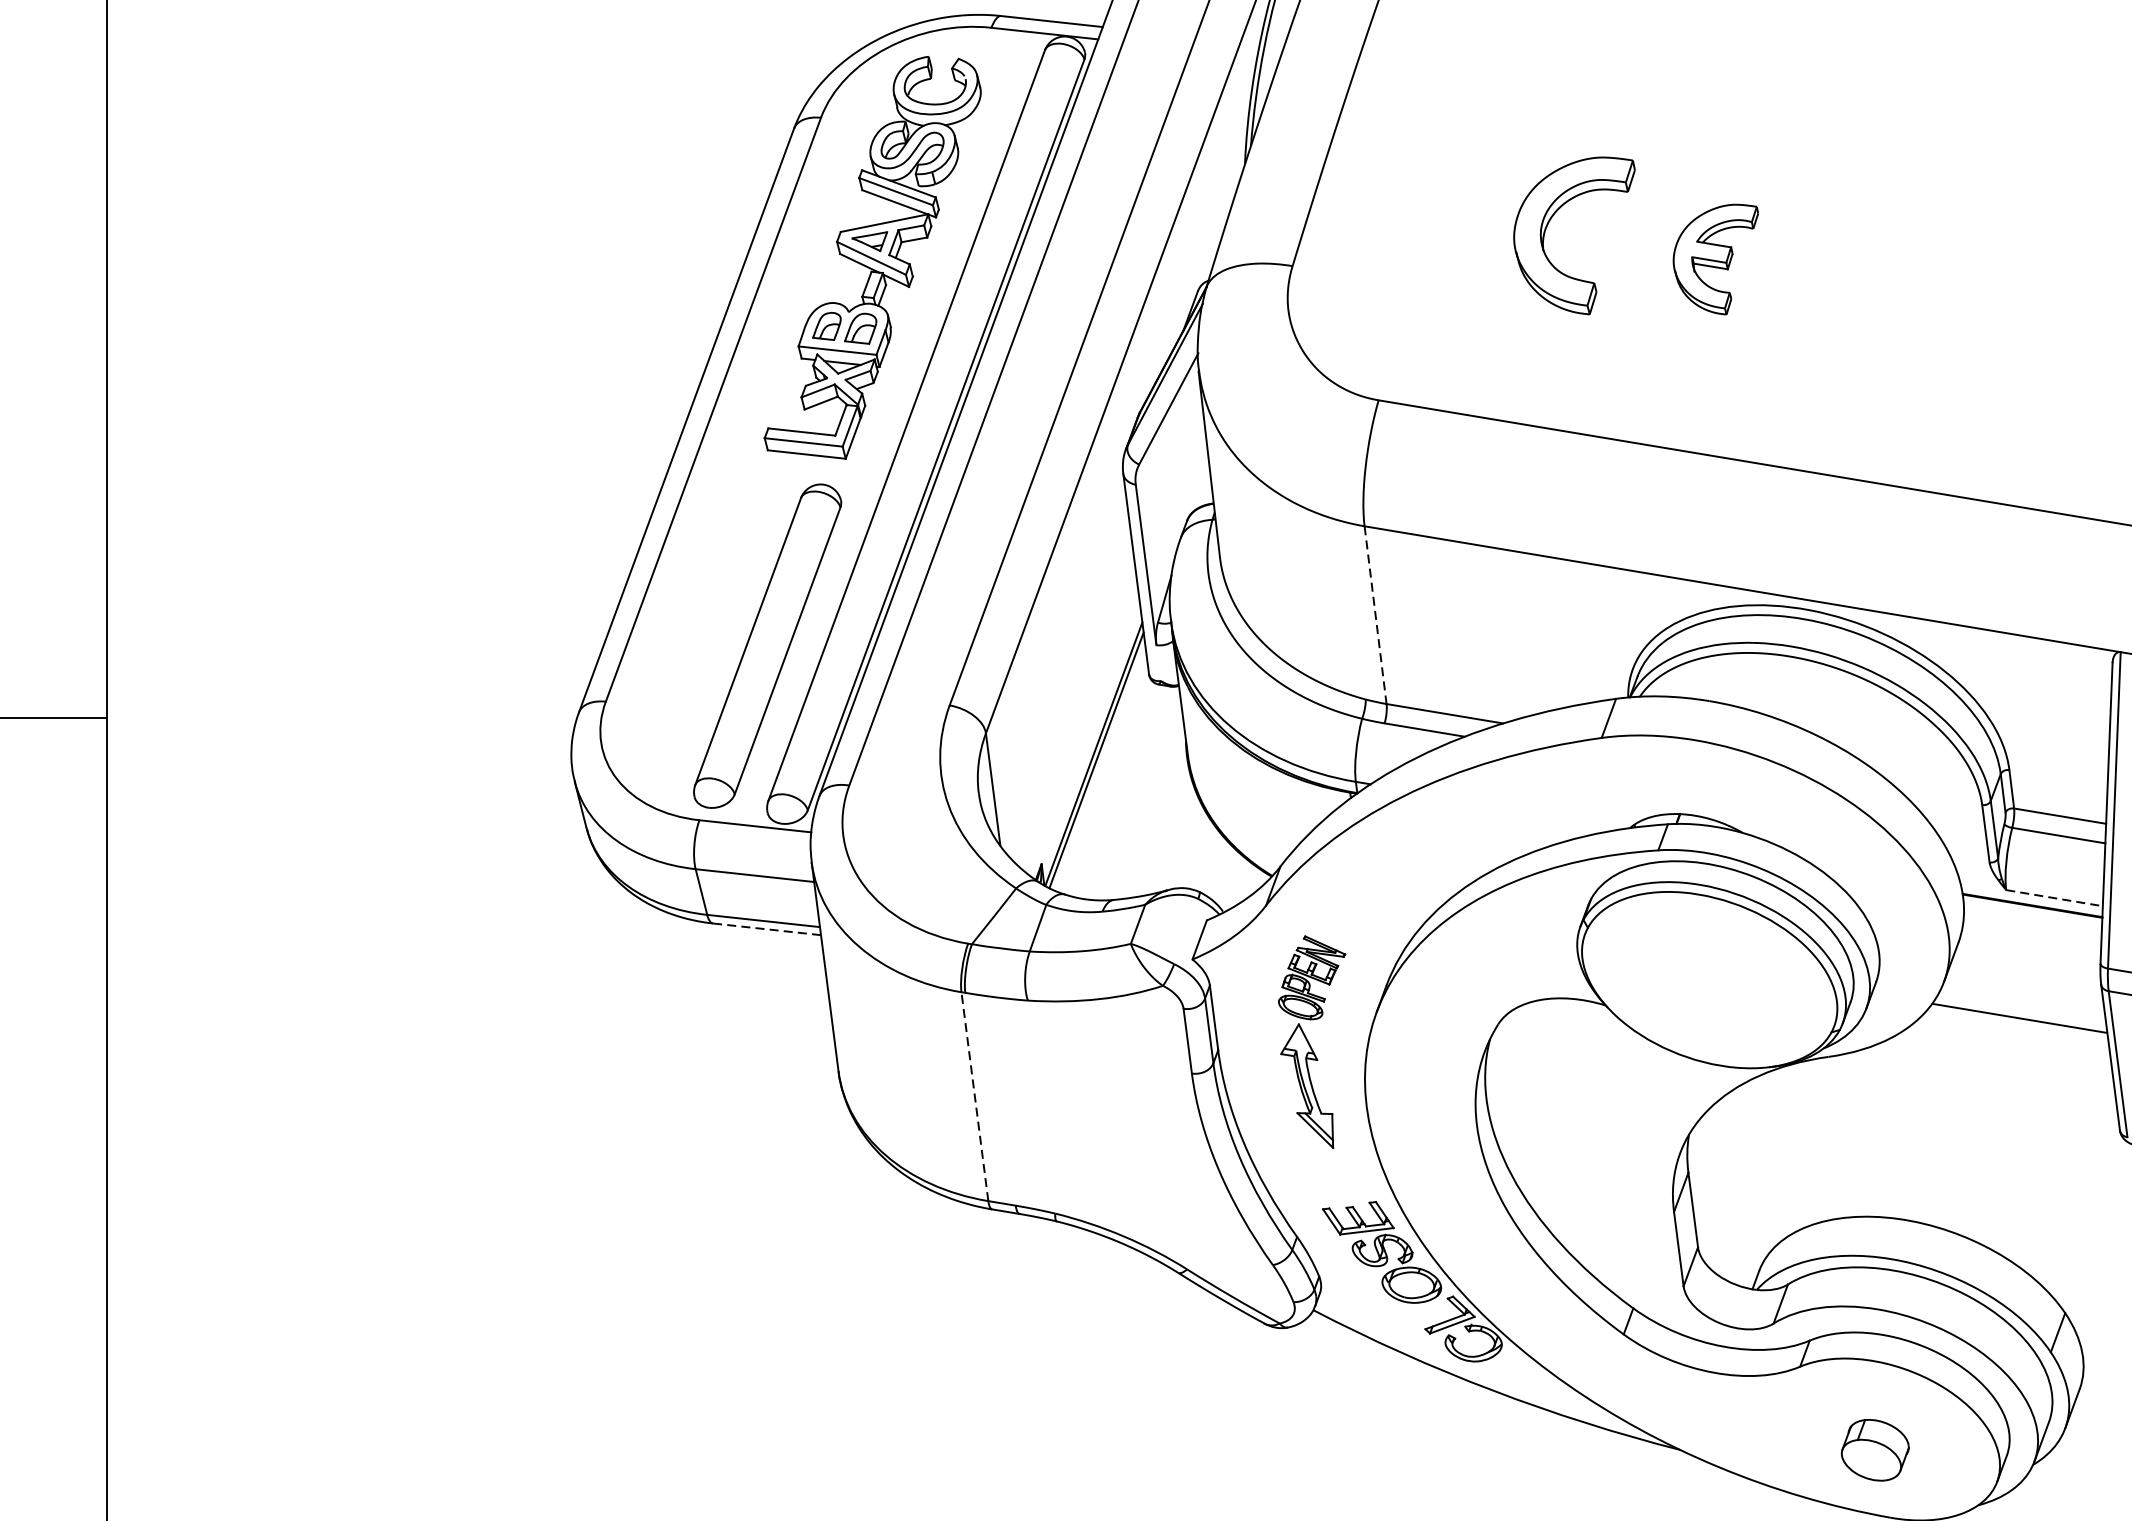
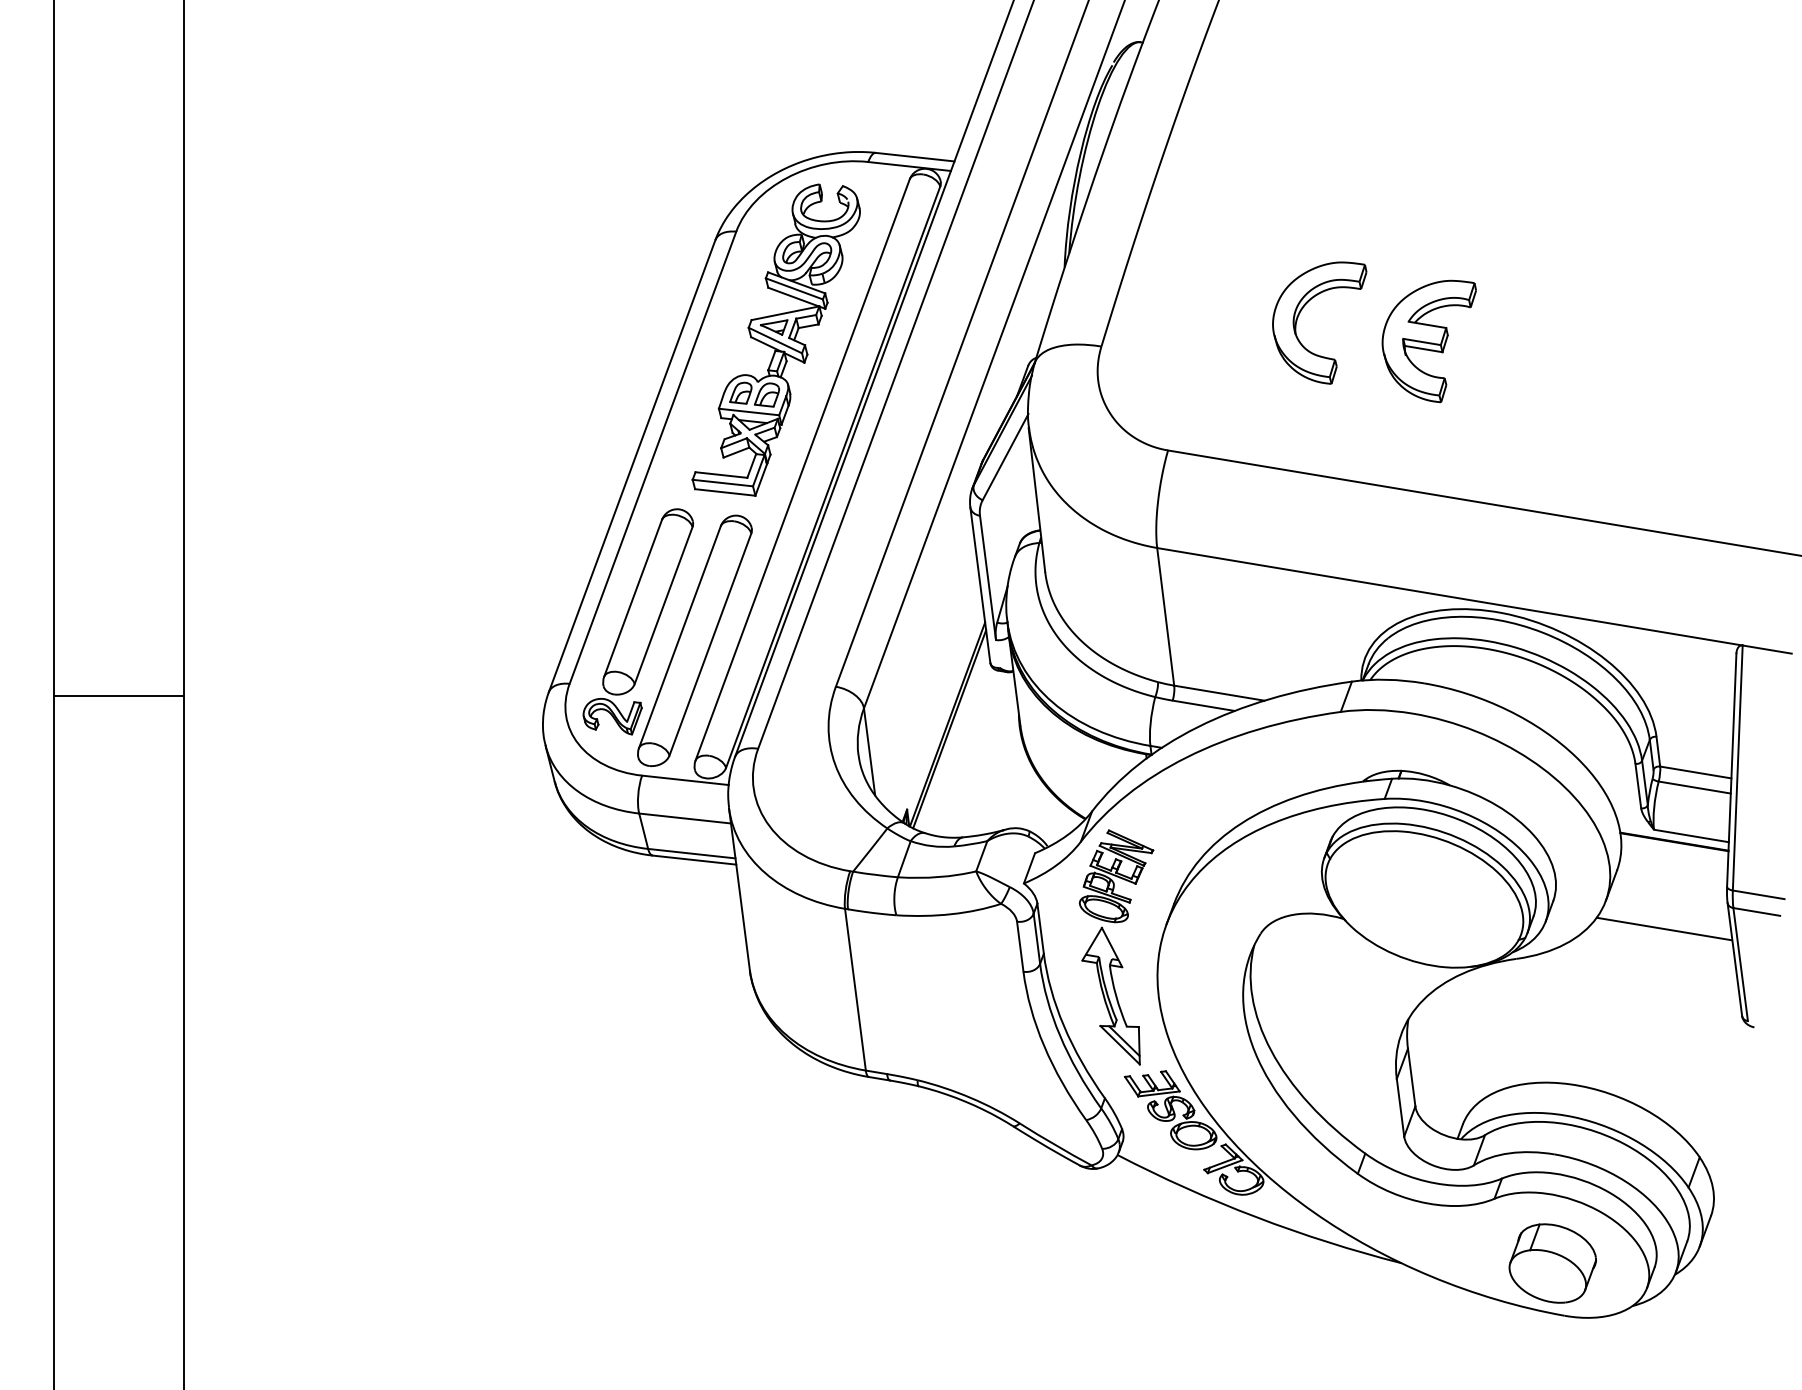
part: (1714, 259) -> (1428, 341), size x1.43
line: (1375, 616) -> (1165, 617), dashed -> solid
part: (694, 621) -> (638, 621), added
line: (2054, 897) -> (1691, 835), dashed -> solid
line: (768, 929) -> (695, 860), dashed -> solid
part: (1312, 1042) -> (1116, 947), size x1.43
line: (974, 1096) -> (855, 989), dashed -> solid
part: (1875, 1450) -> (1552, 1263), size x1.67

